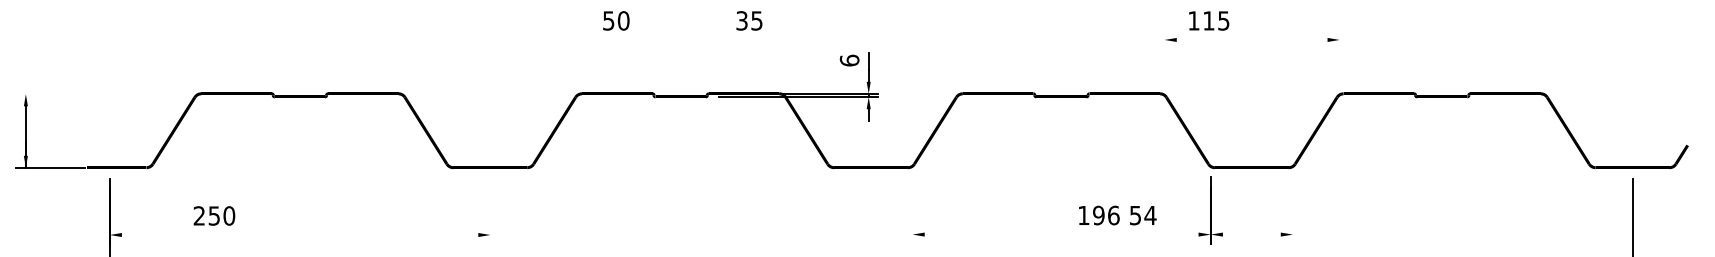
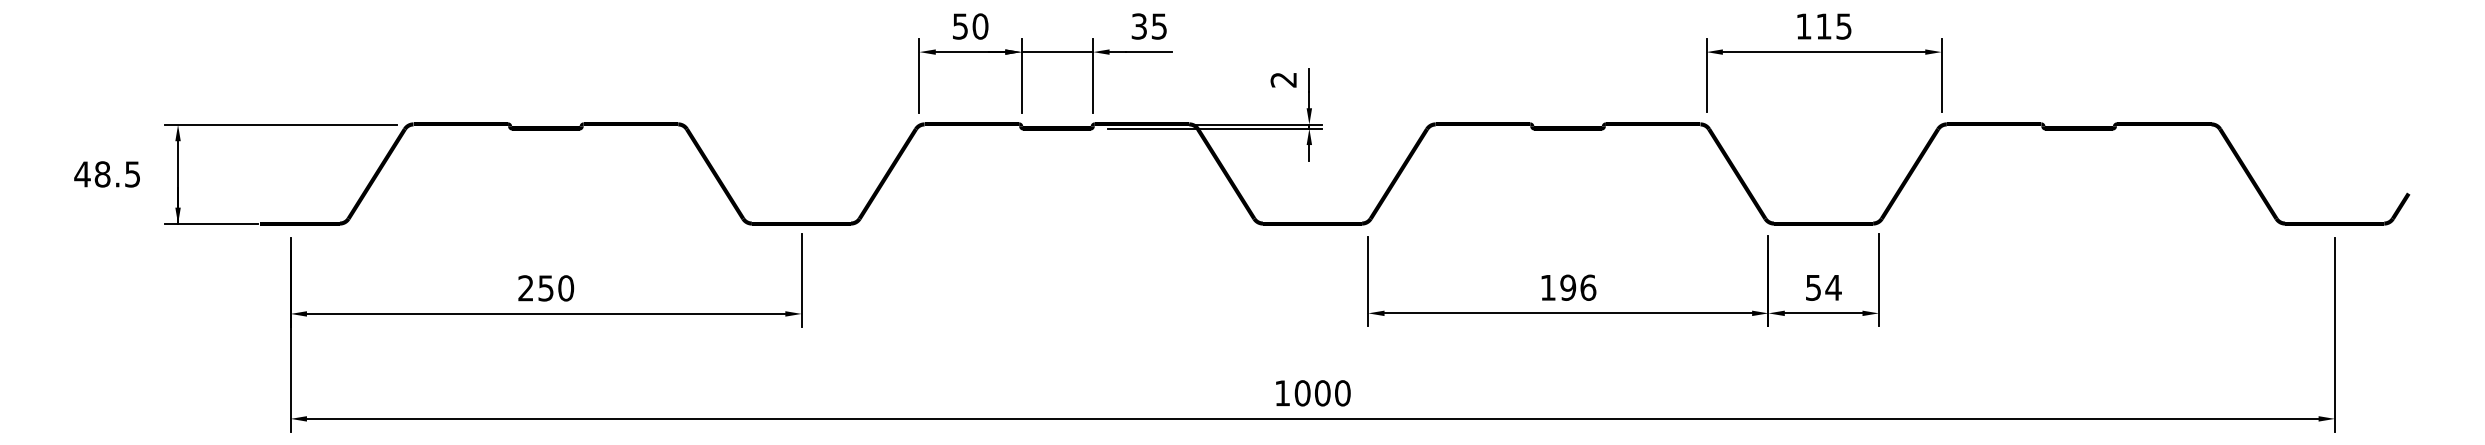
text: (1209, 20) -> (1824, 26), moved
part: (672, 40) -> (1045, 52), added
line: (1251, 40) -> (1823, 52), added
line: (1164, 57) -> (1706, 75), added
line: (1339, 57) -> (1941, 75), added
text: (849, 60) -> (1283, 79), 6 -> 2
line: (102, 93) -> (281, 124), added
line: (1292, 209) -> (1878, 279), added
line: (490, 210) -> (801, 280), added
line: (912, 210) -> (1368, 281), added
text: (1099, 215) -> (1568, 287), moved
text: (1142, 215) -> (1823, 287), moved
text: (214, 216) -> (546, 288), moved
line: (299, 234) -> (545, 313), added
line: (1061, 234) -> (1568, 313), added
line: (1251, 234) -> (1823, 313), added

